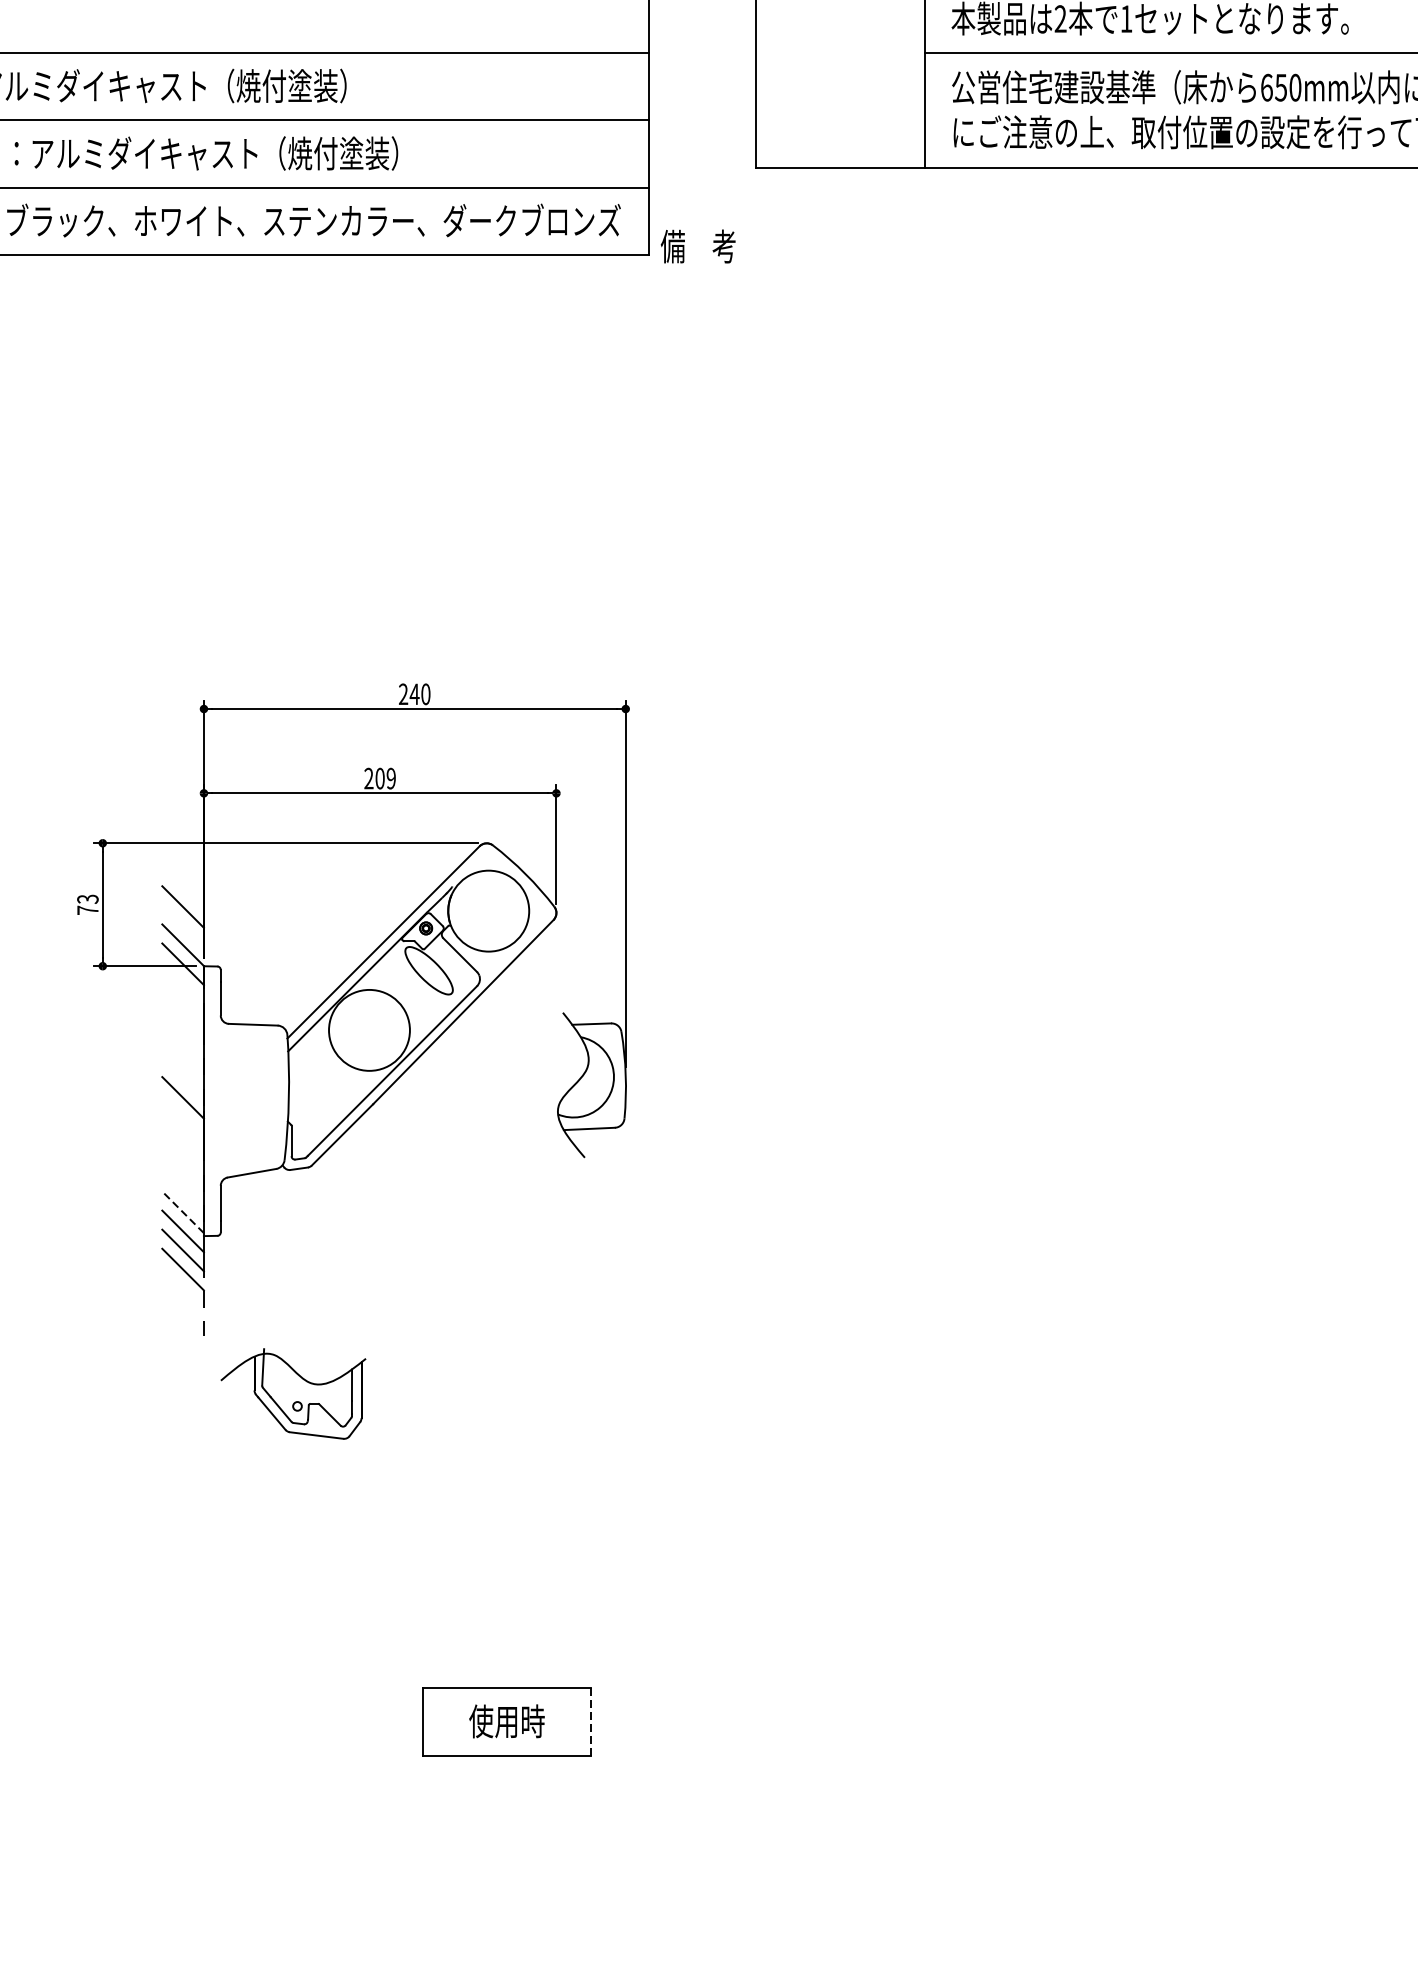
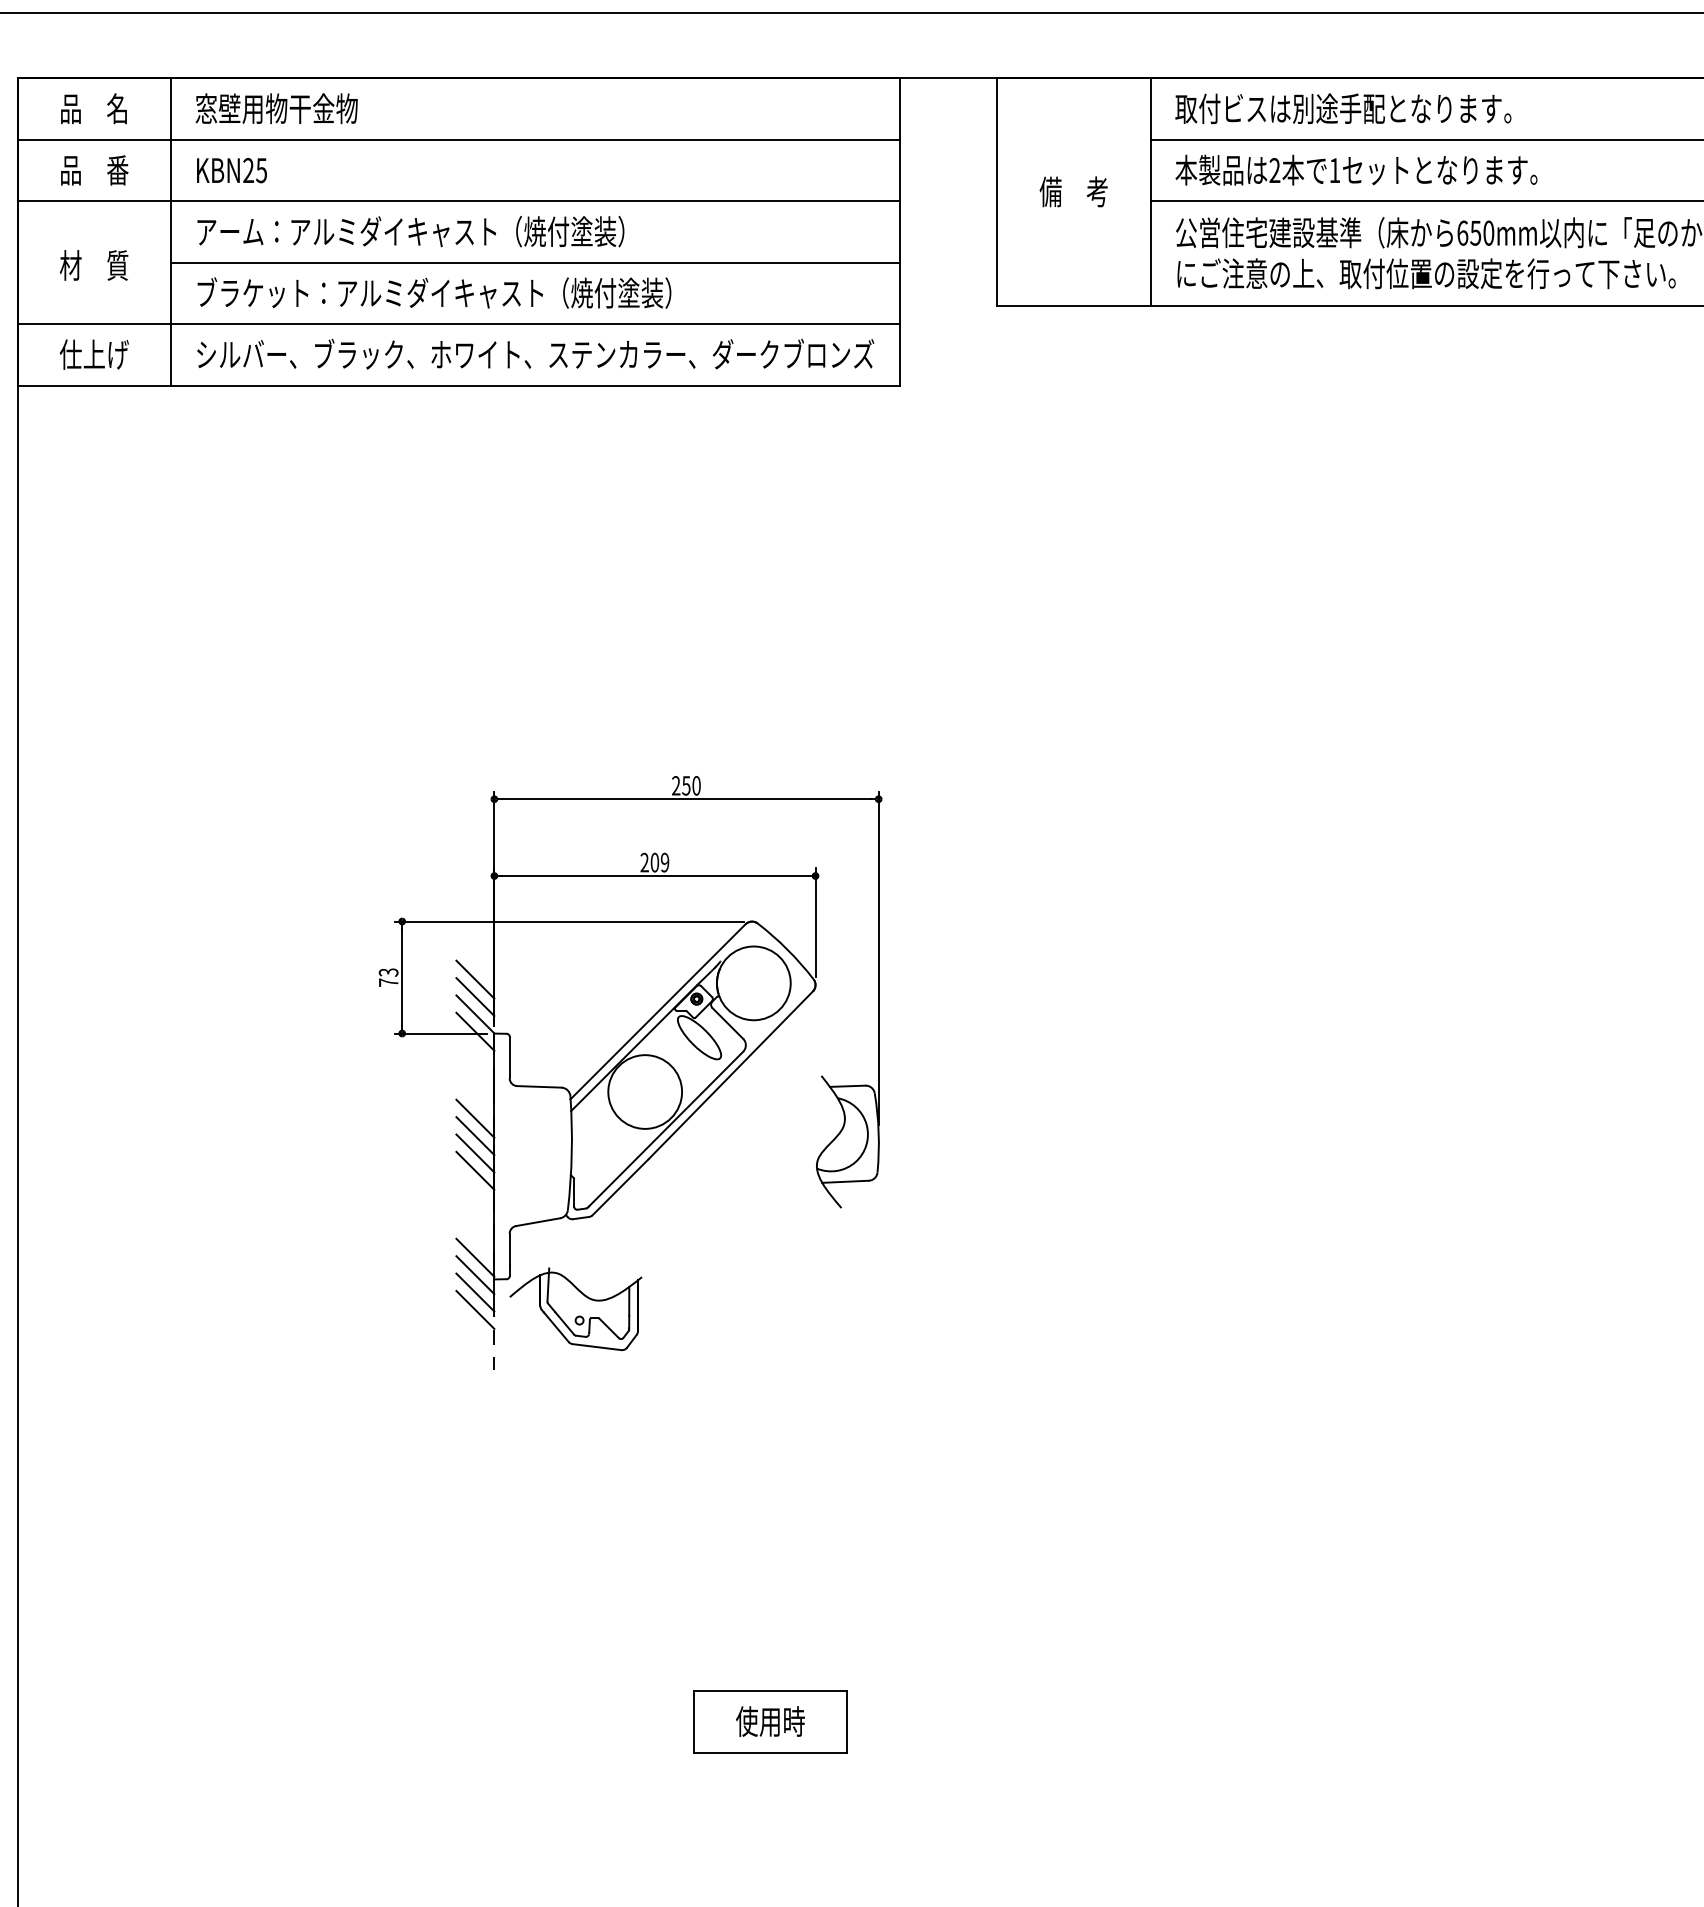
text: (698, 246) -> (1073, 191), moved
text: (413, 693) -> (685, 785), 240 -> 250
line: (183, 925) -> (475, 996), added
line: (183, 1059) -> (475, 1118), added
line: (183, 1079) -> (475, 1136), added
line: (183, 1116) -> (475, 1170), added
line: (183, 1212) -> (475, 1257), dashed -> solid
part: (292, 1394) -> (575, 1309), moved
line: (591, 1721) -> (847, 1721), dashed -> solid

